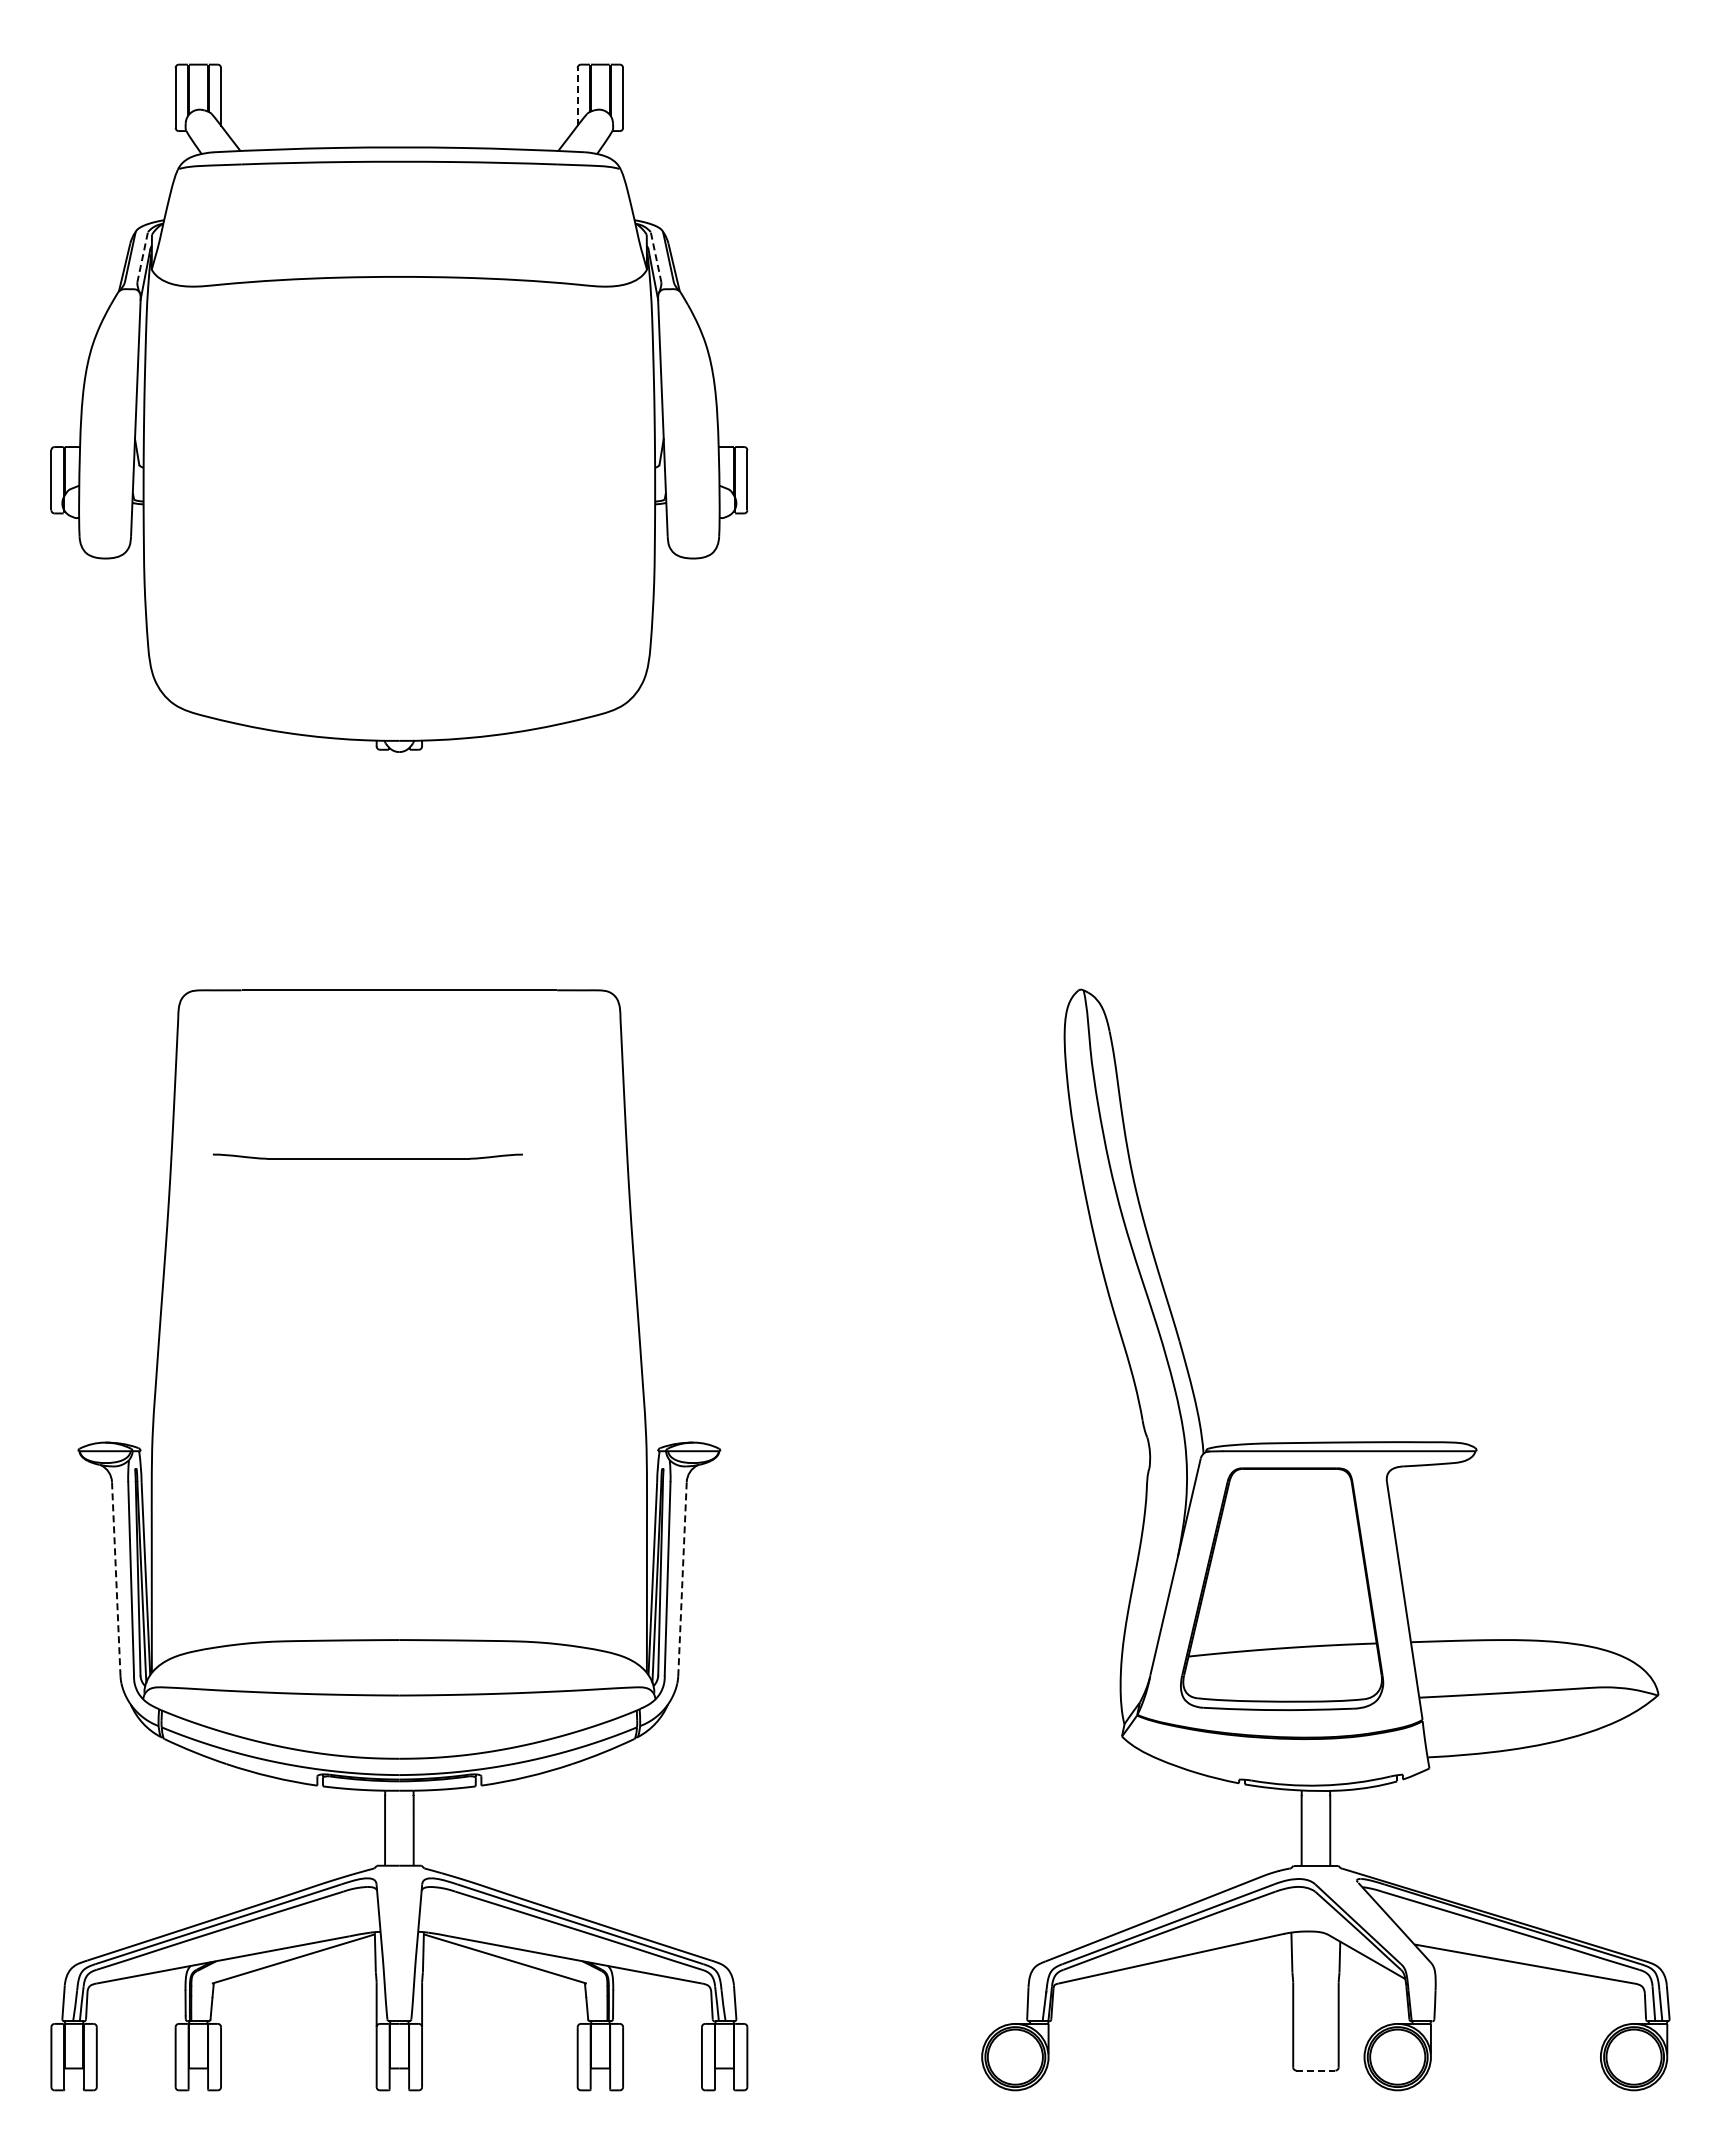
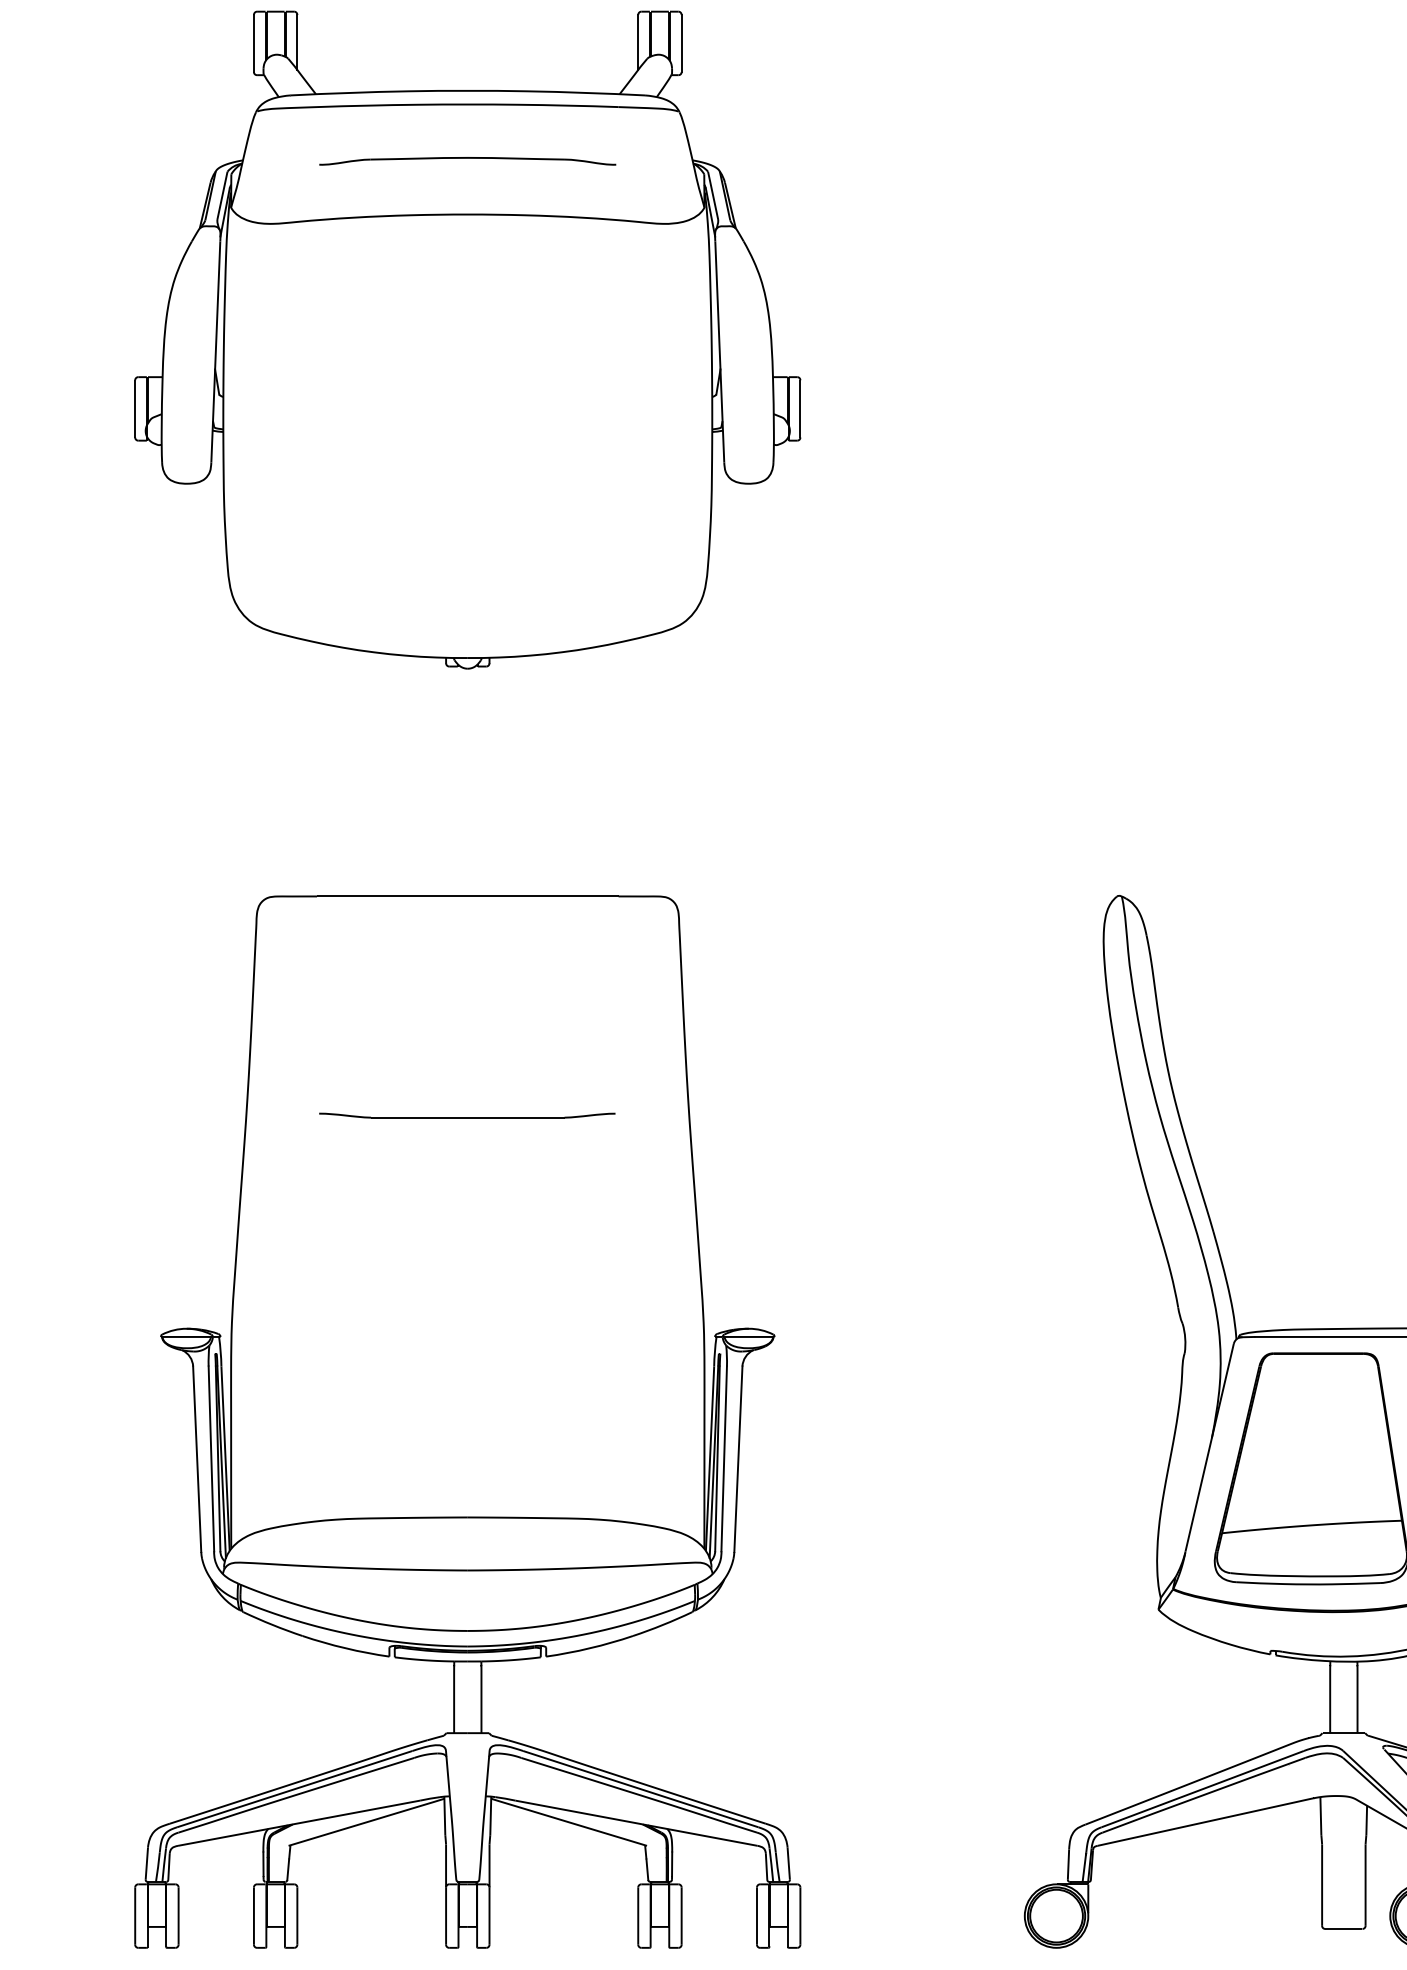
line: (577, 96) -> (638, 42), dashed -> solid
part: (399, 220) -> (467, 160), added
line: (142, 257) -> (222, 196), dashed -> solid
line: (656, 257) -> (713, 196), dashed -> solid
part: (367, 1156) -> (466, 1115), moved
line: (116, 1578) -> (197, 1458), dashed -> solid
line: (682, 1578) -> (738, 1458), dashed -> solid
line: (1316, 2070) -> (1344, 1928), dashed -> solid

